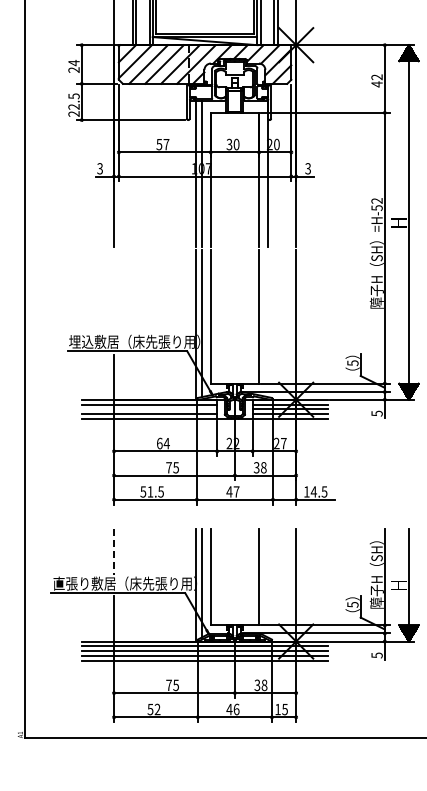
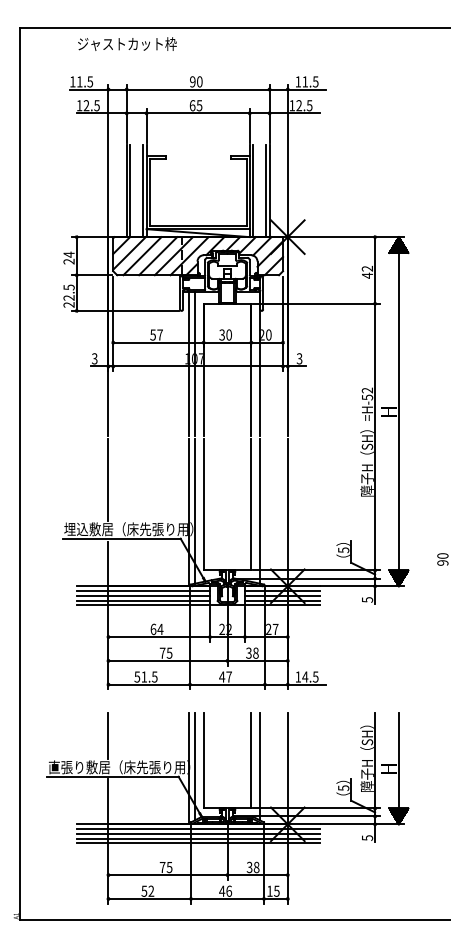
line: (114, 291) -> (108, 479), added
line: (268, 322) -> (260, 510), added
line: (149, 409) -> (143, 595), added
line: (114, 552) -> (108, 736), dashed -> solid
line: (268, 582) -> (260, 766), added

